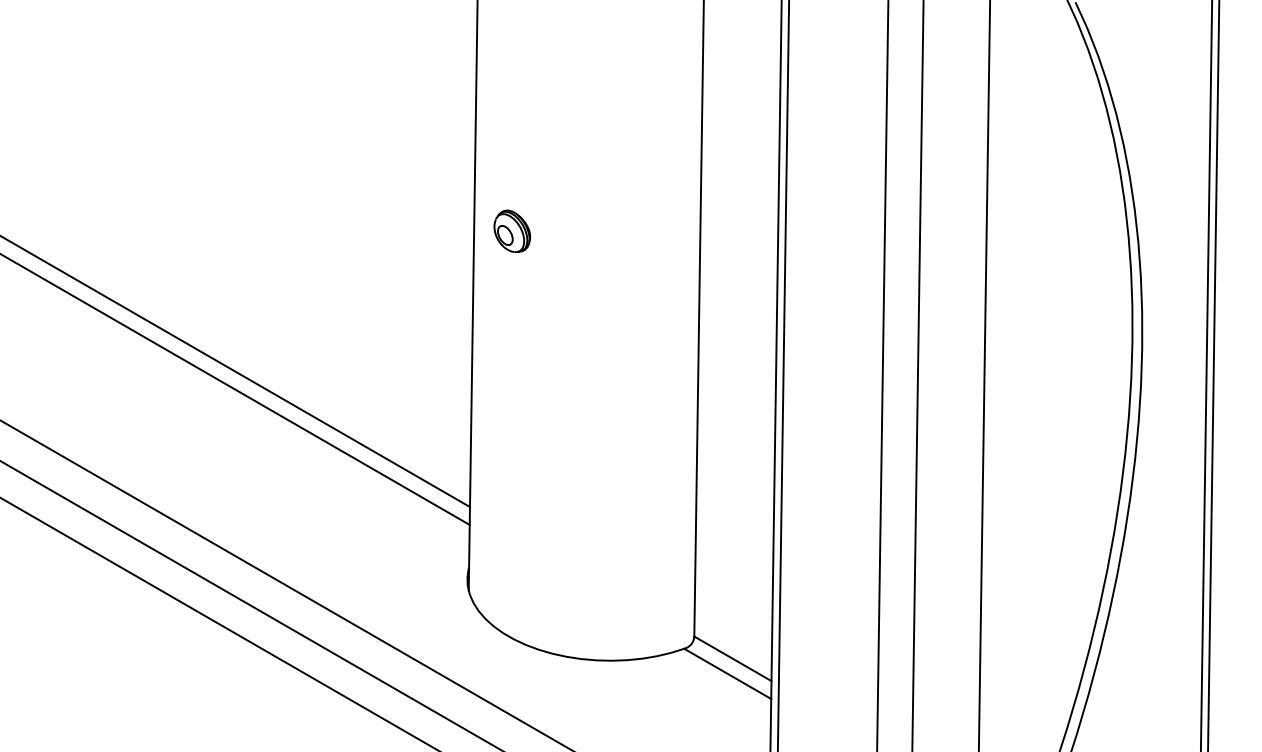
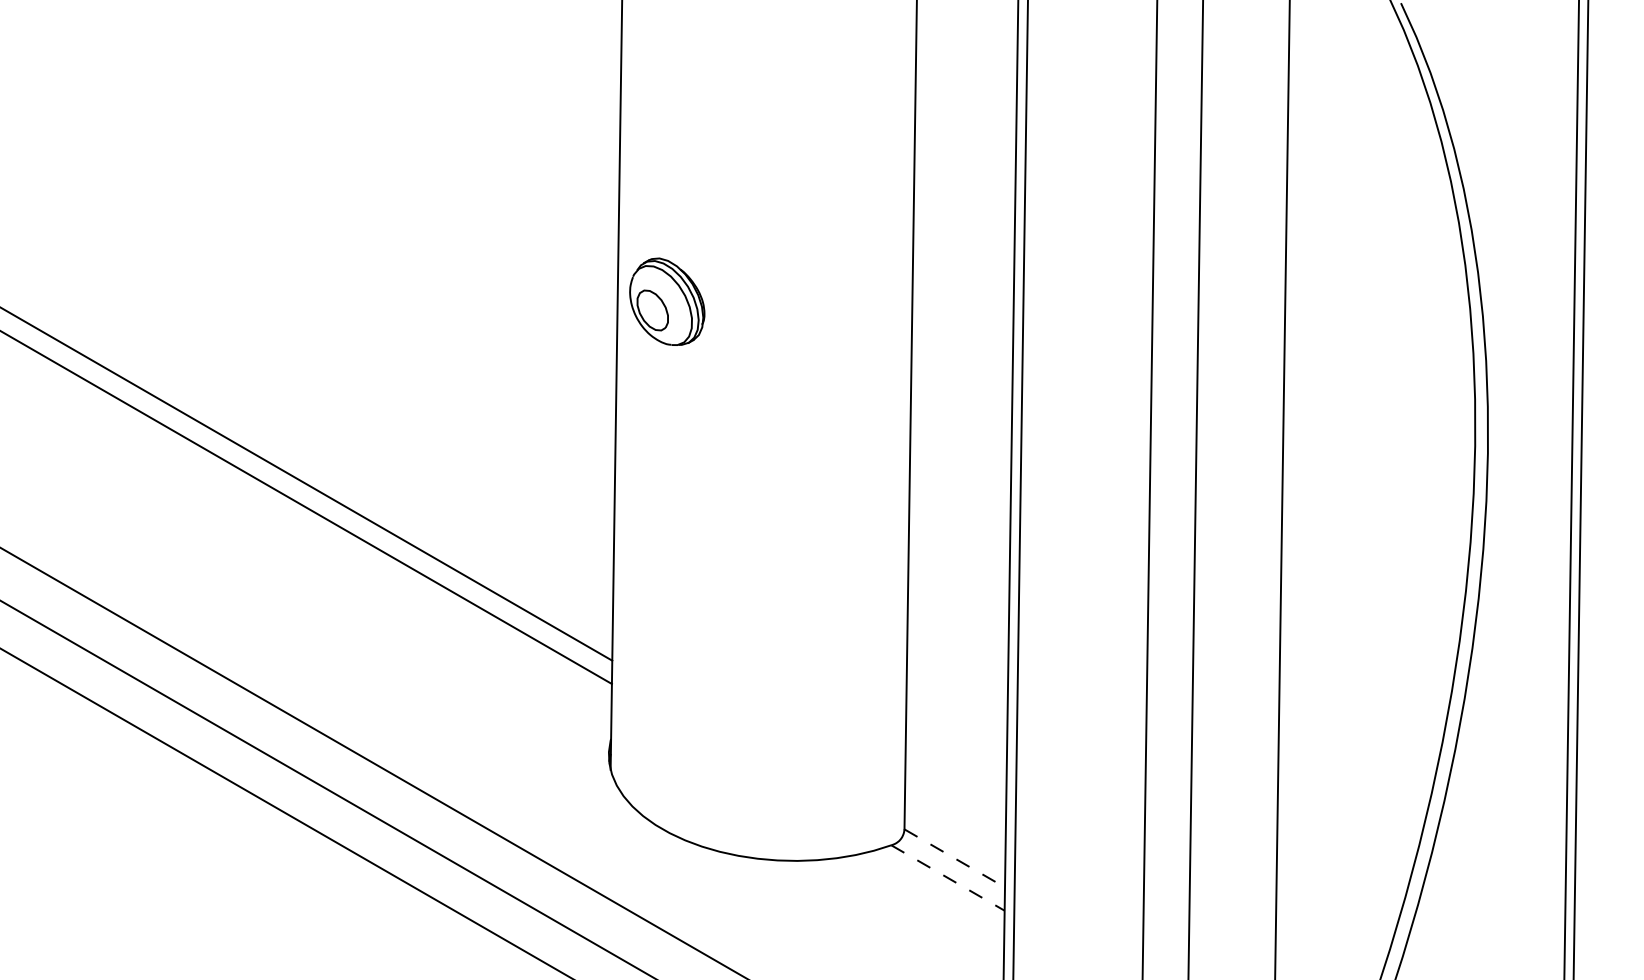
part: (512, 230) -> (667, 300), size x1.6
line: (732, 658) -> (954, 857), solid -> dashed
line: (728, 674) -> (949, 878), solid -> dashed

